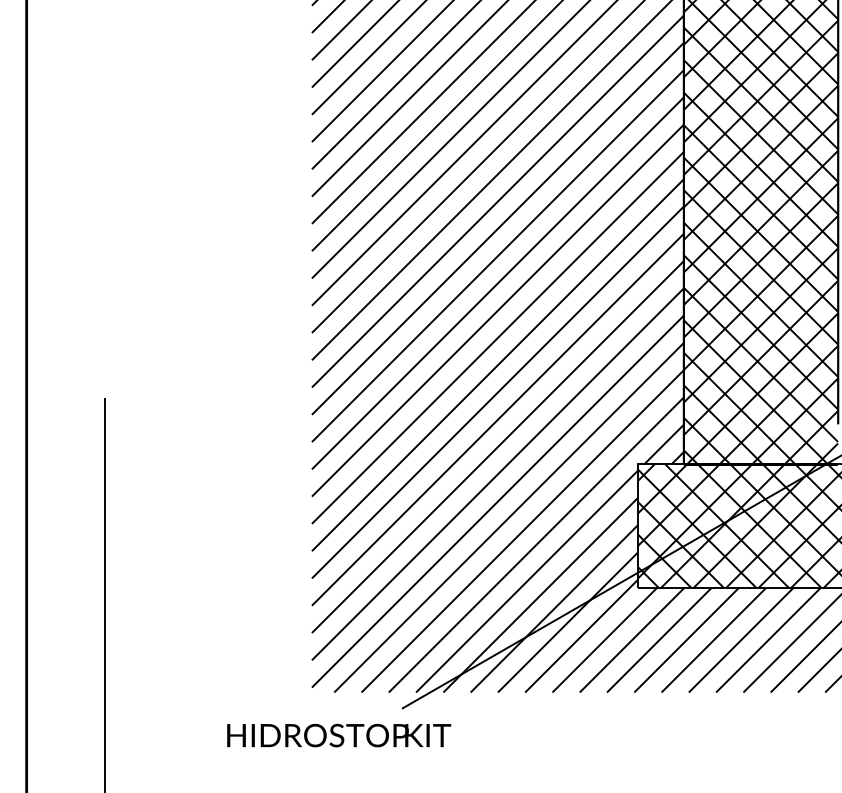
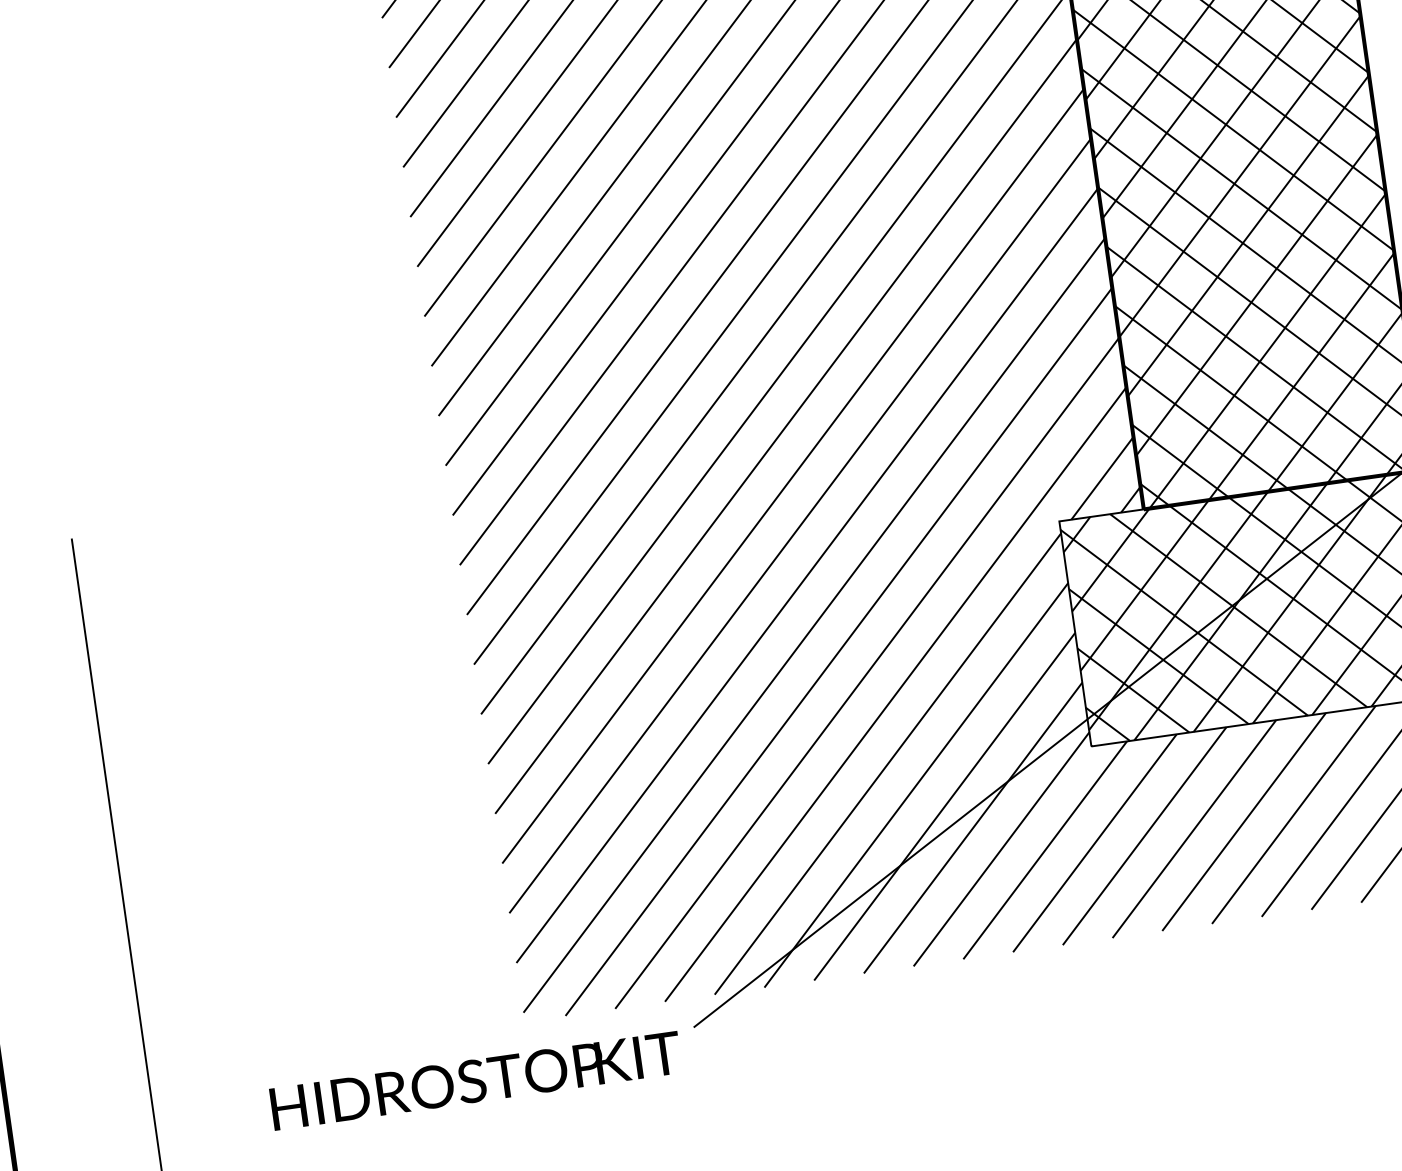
text: (339, 735) -> (476, 1080), moved

